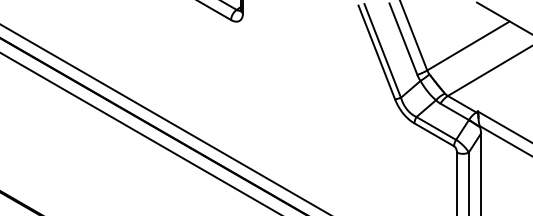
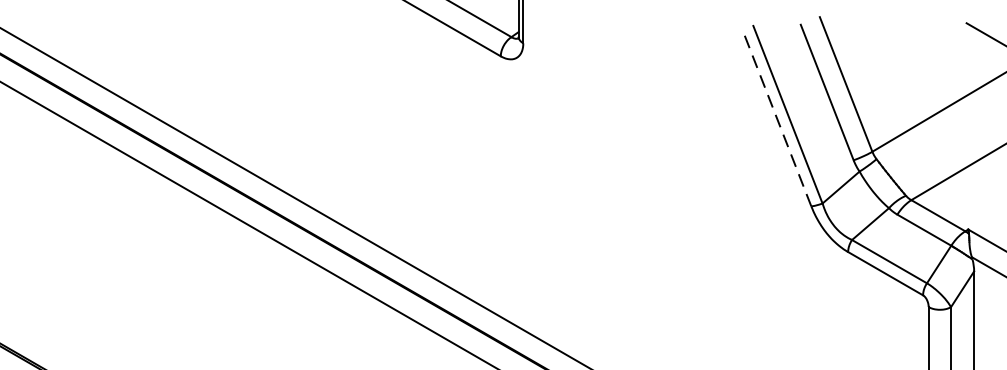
line: (376, 51) -> (776, 115), solid -> dashed

